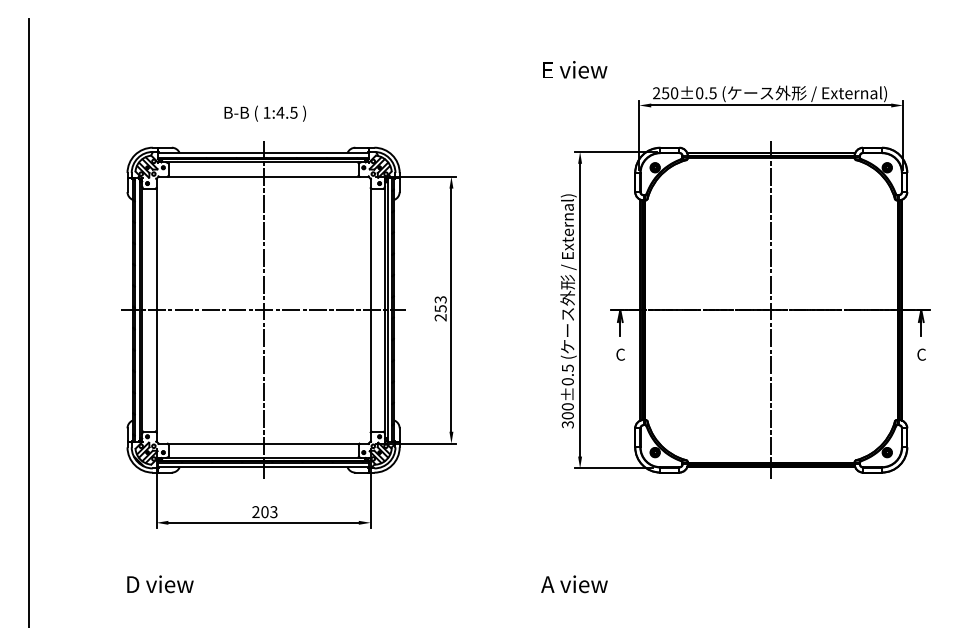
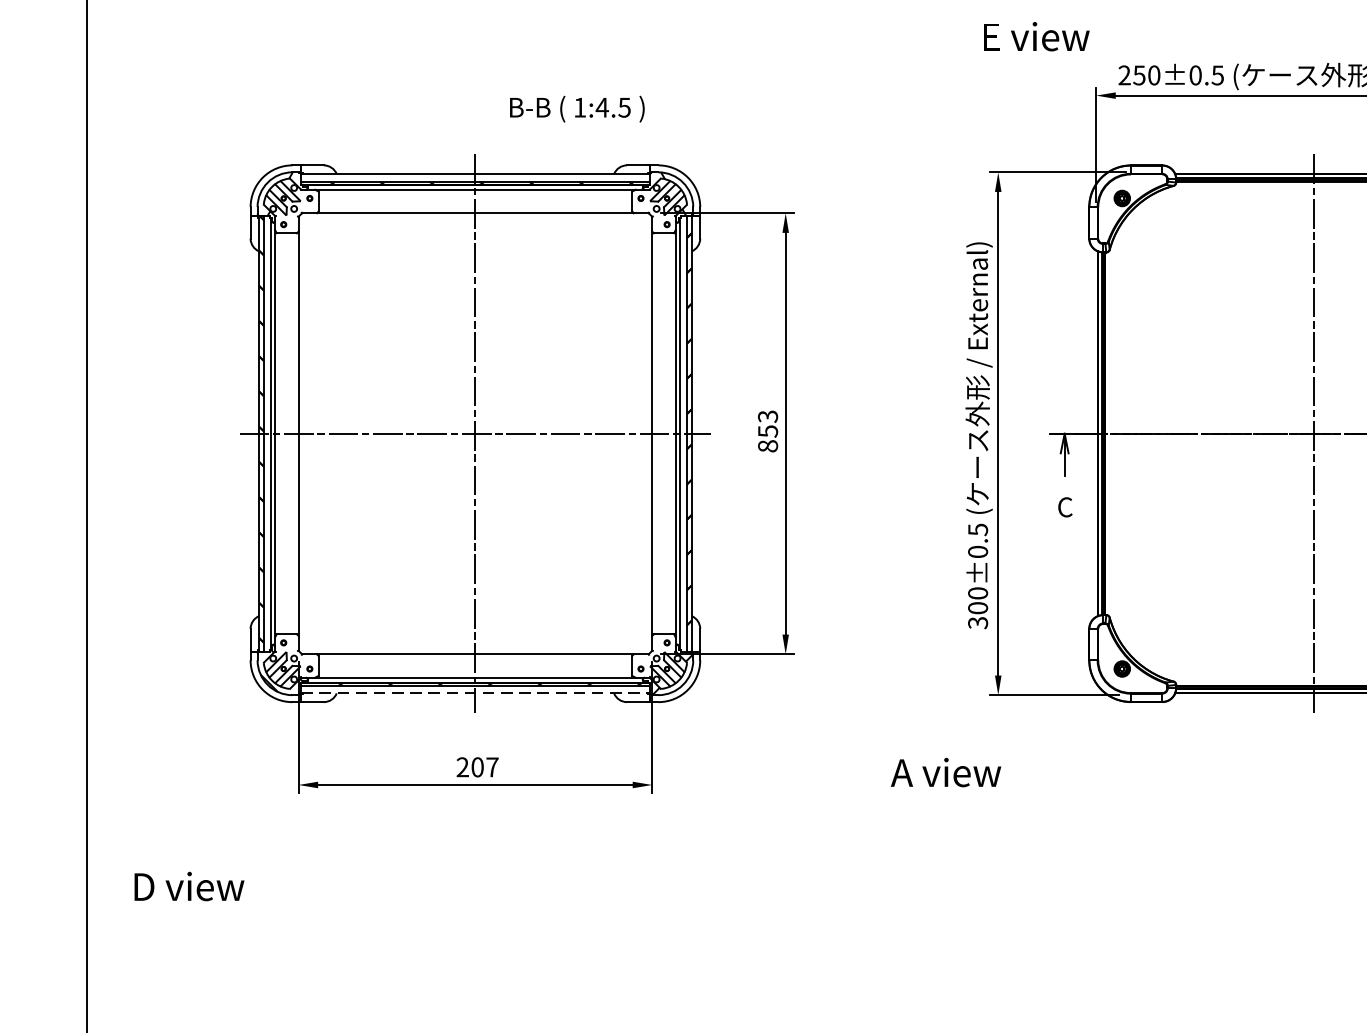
text: (575, 69) -> (1036, 36), moved
text: (264, 113) -> (576, 108), moved
text: (440, 317) -> (767, 445), 253 -> 853
line: (264, 467) -> (476, 693), solid -> dashed
text: (273, 512) -> (491, 767), 203 -> 207
text: (160, 584) -> (189, 886), moved
text: (574, 584) -> (946, 772), moved

